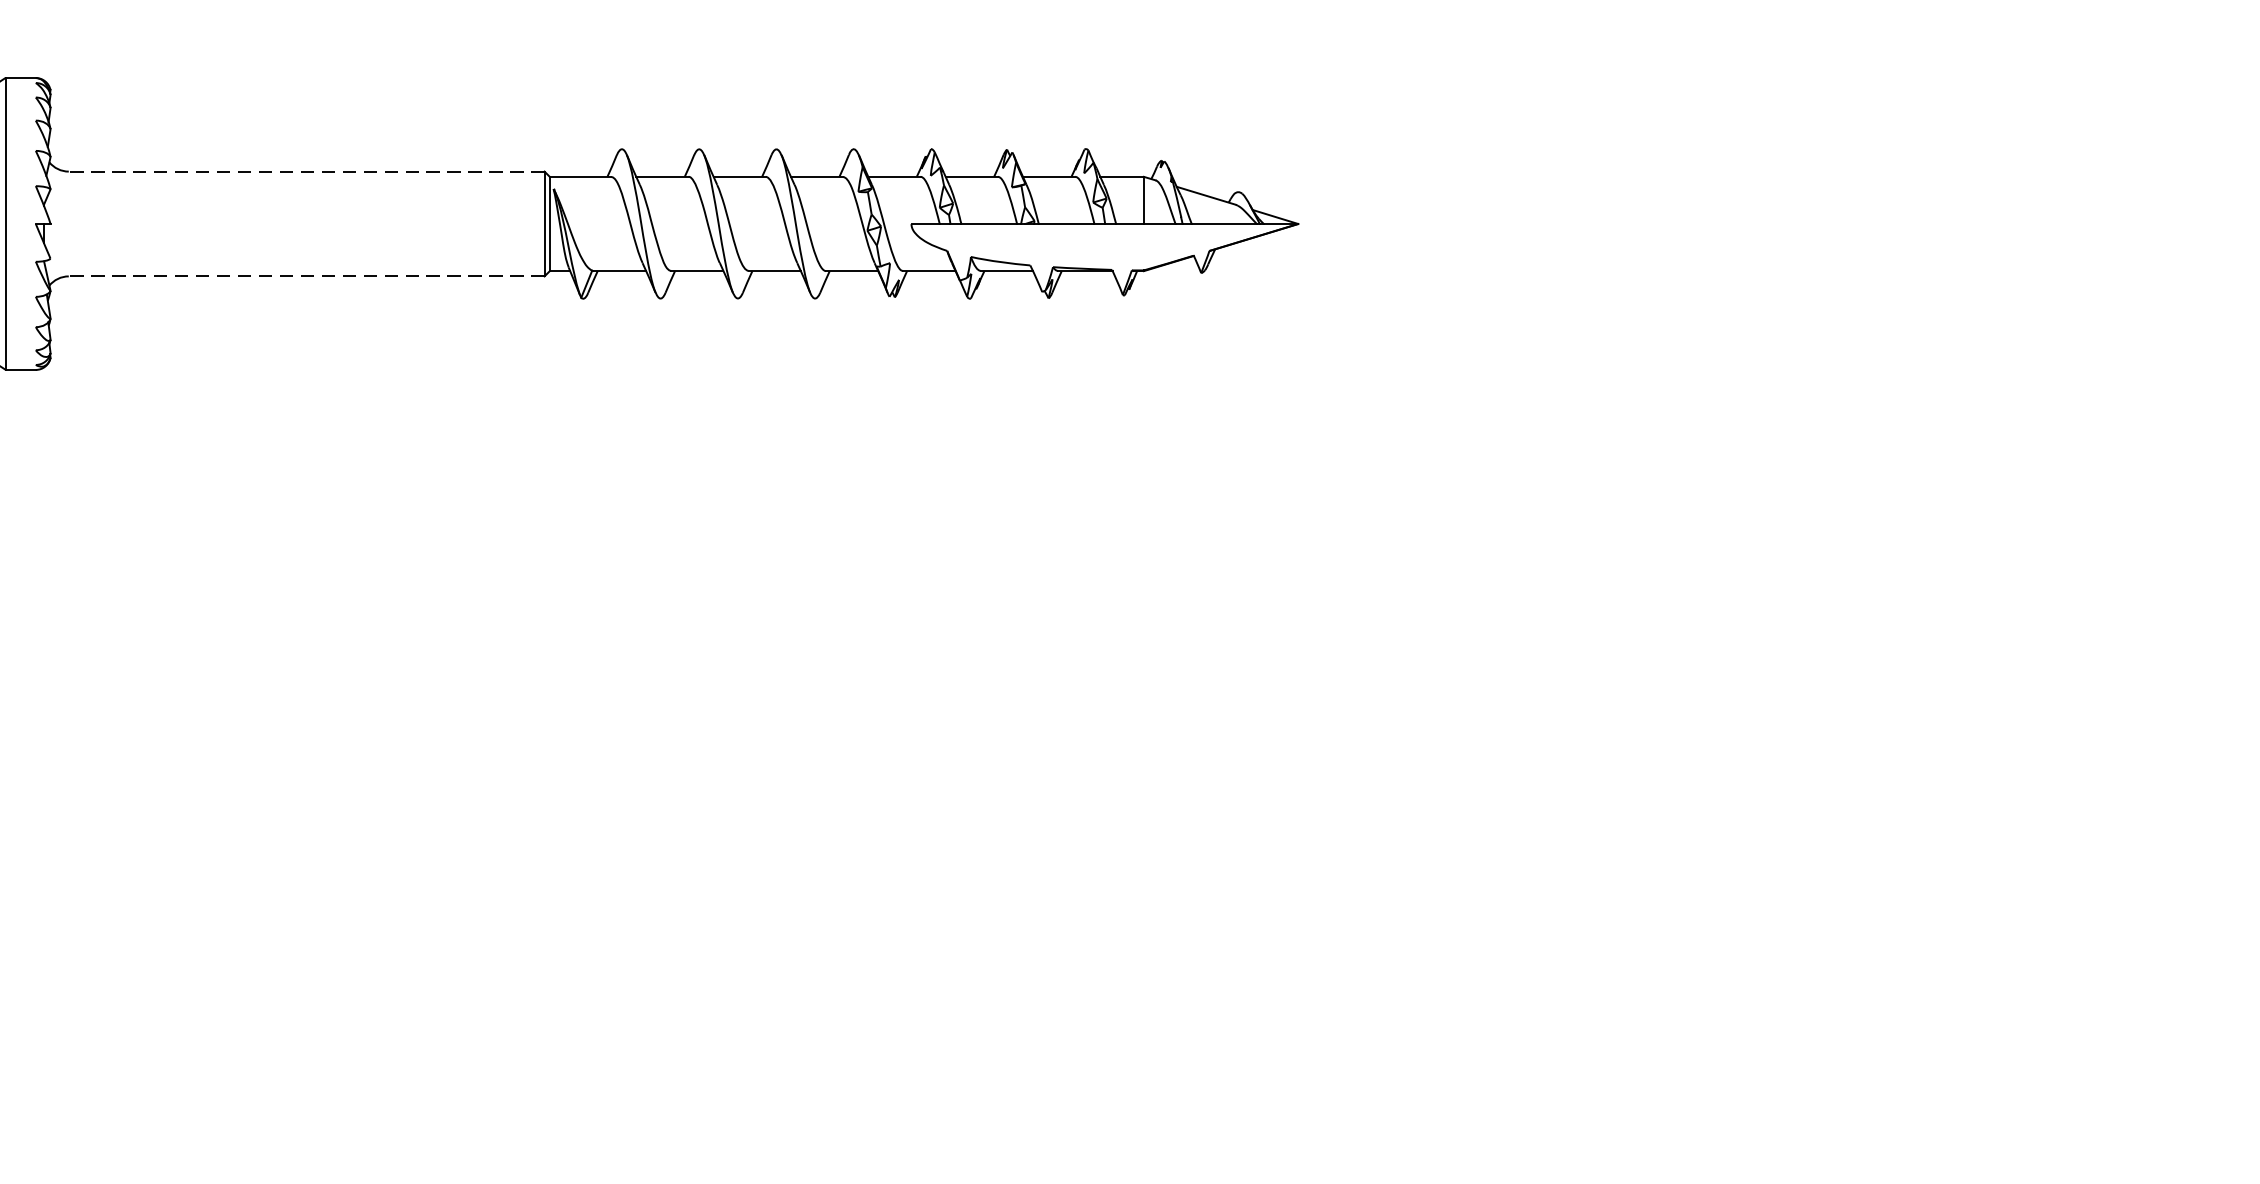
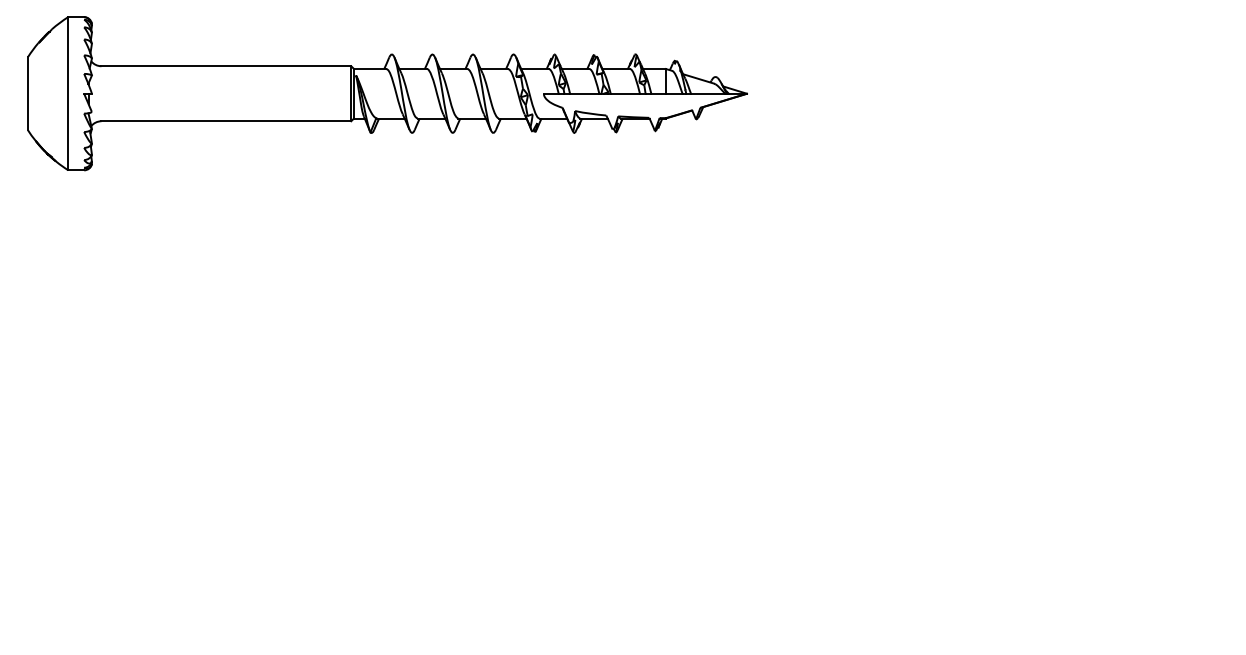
line: (306, 172) -> (226, 66), dashed -> solid
line: (306, 276) -> (226, 121), dashed -> solid

